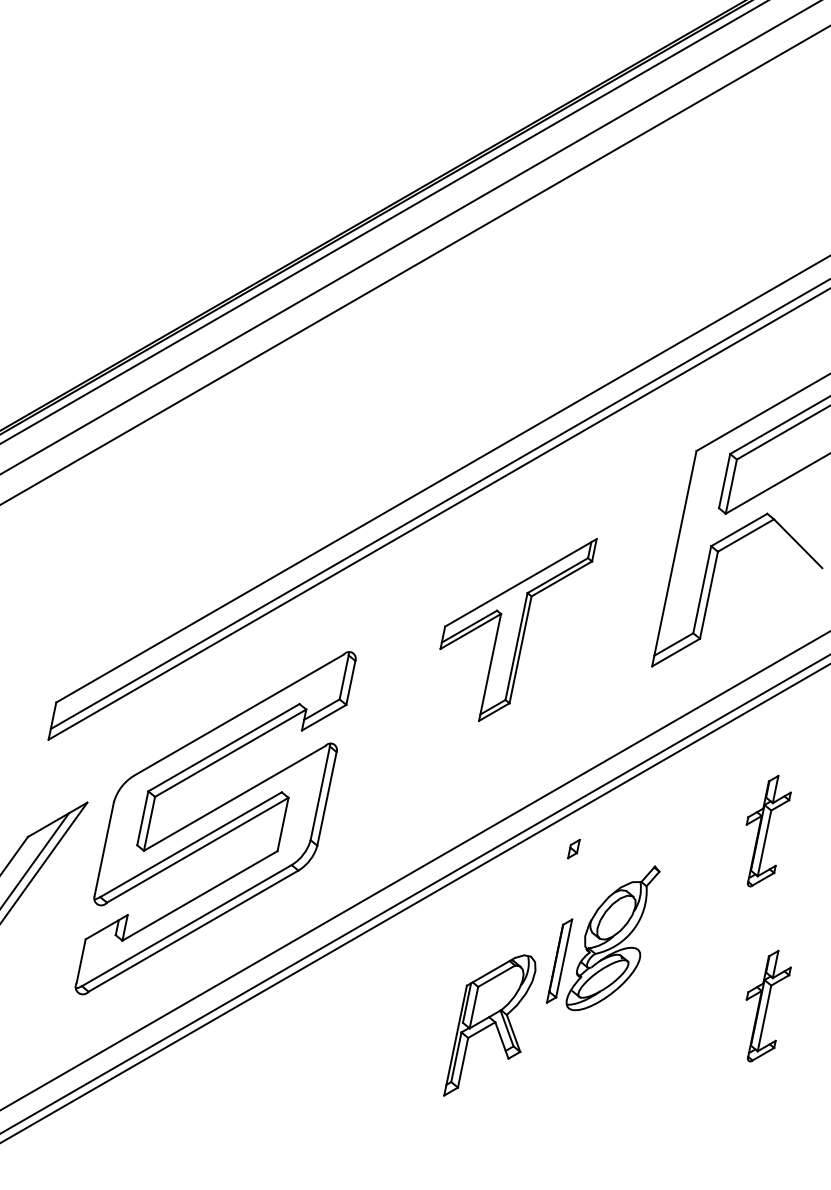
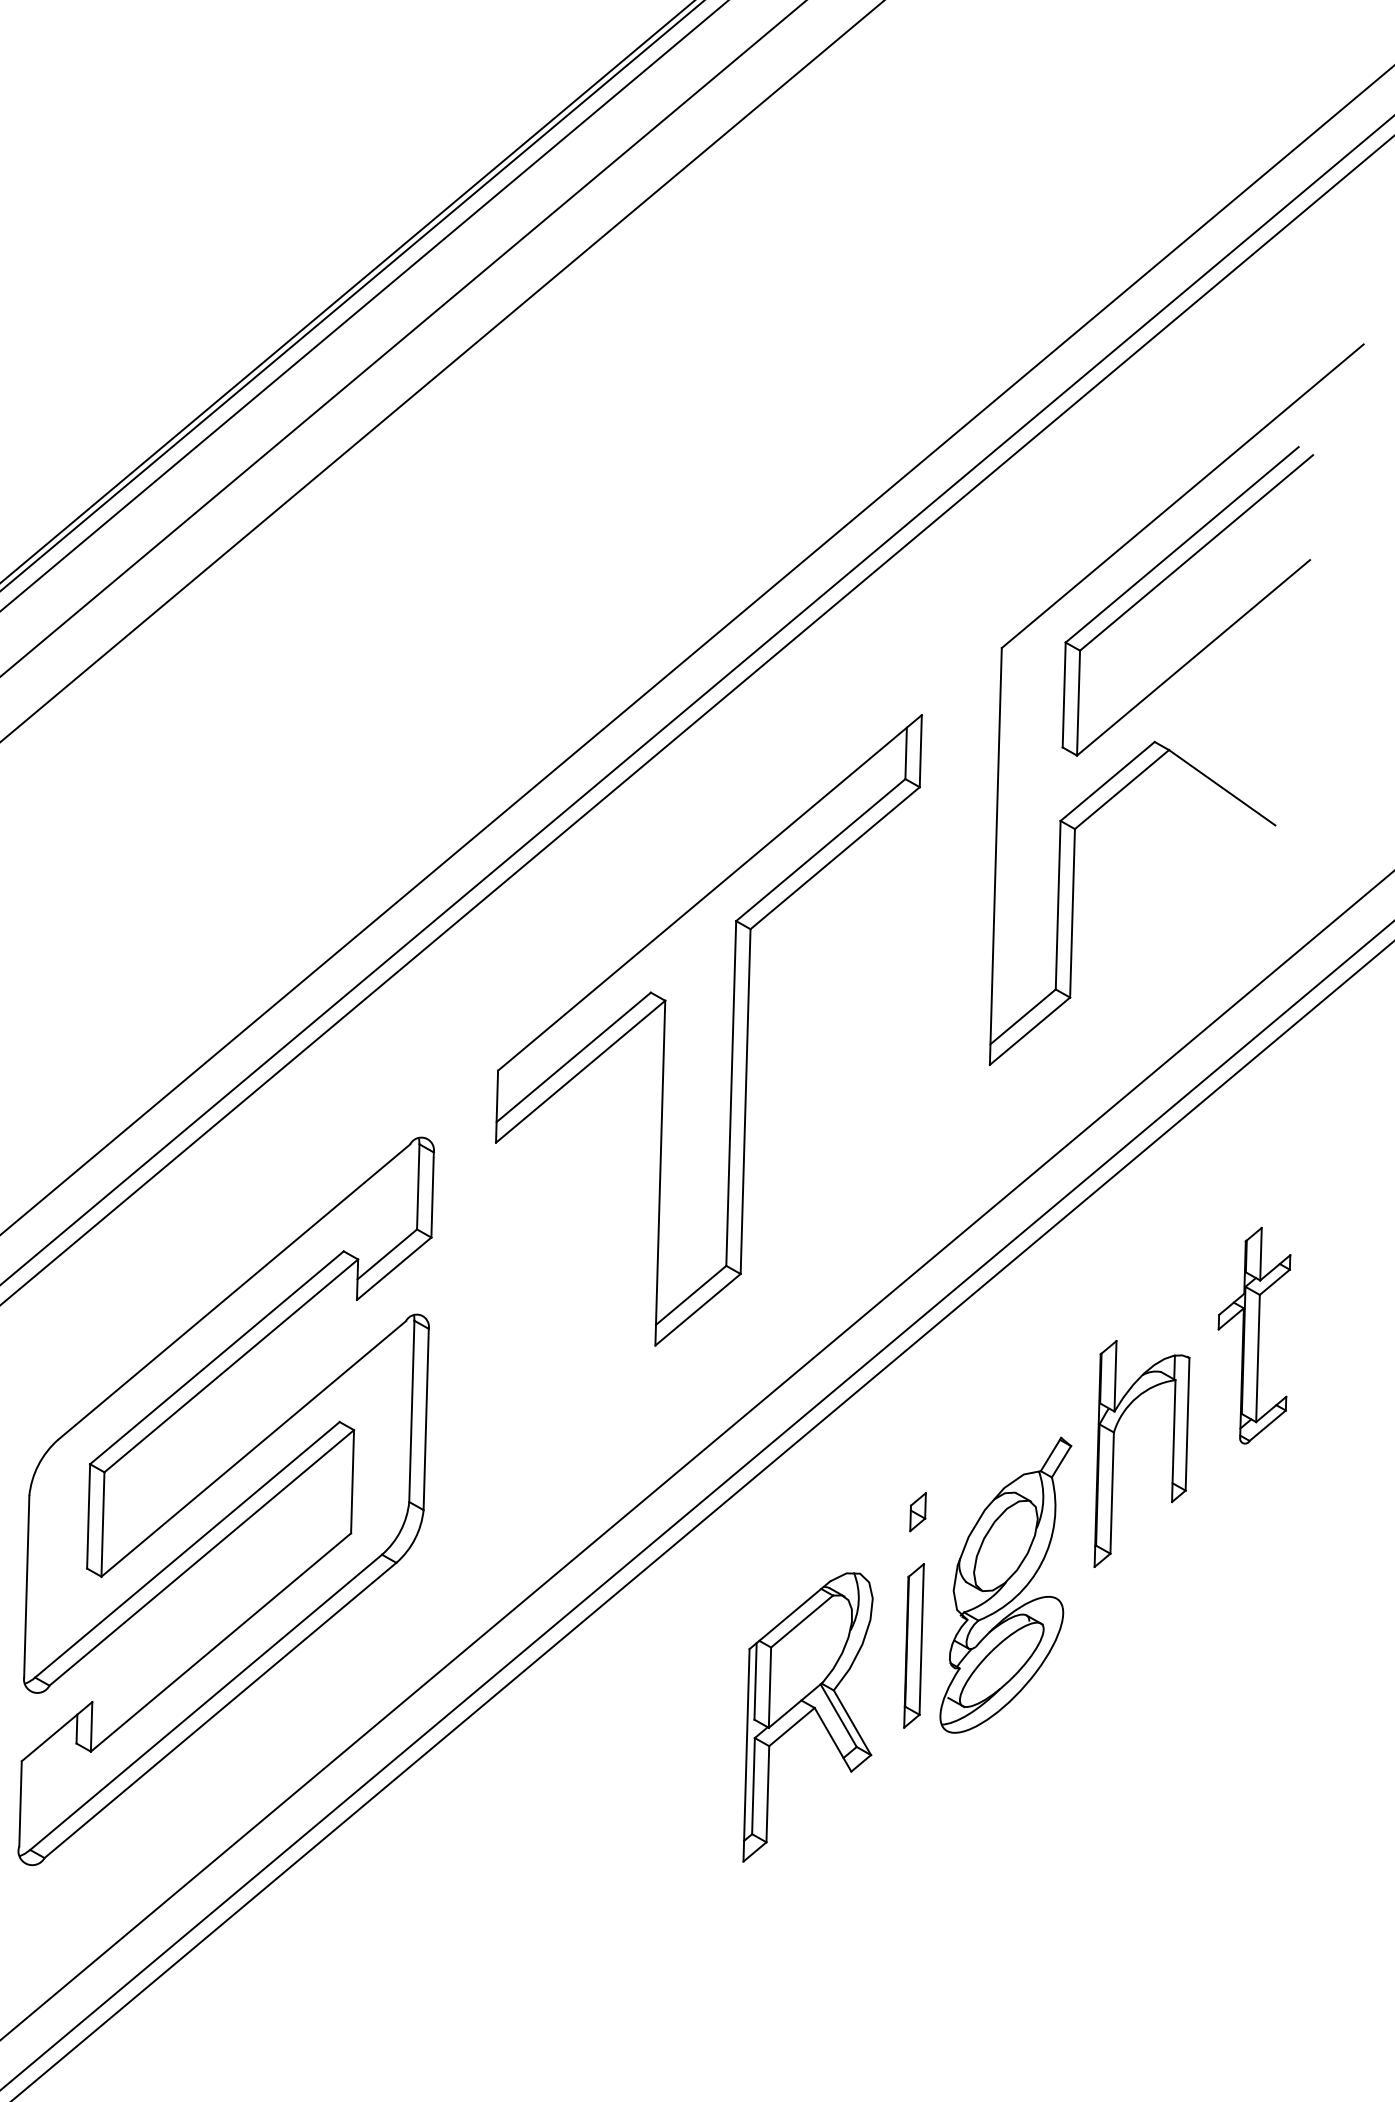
part: (518, 629) -> (728, 1040), size x1.67
part: (573, 848) -> (917, 1511), moved
part: (682, 876) -> (1115, 1447), added
part: (768, 1005) -> (1318, 1659), removed
part: (489, 1025) -> (804, 1715), moved

